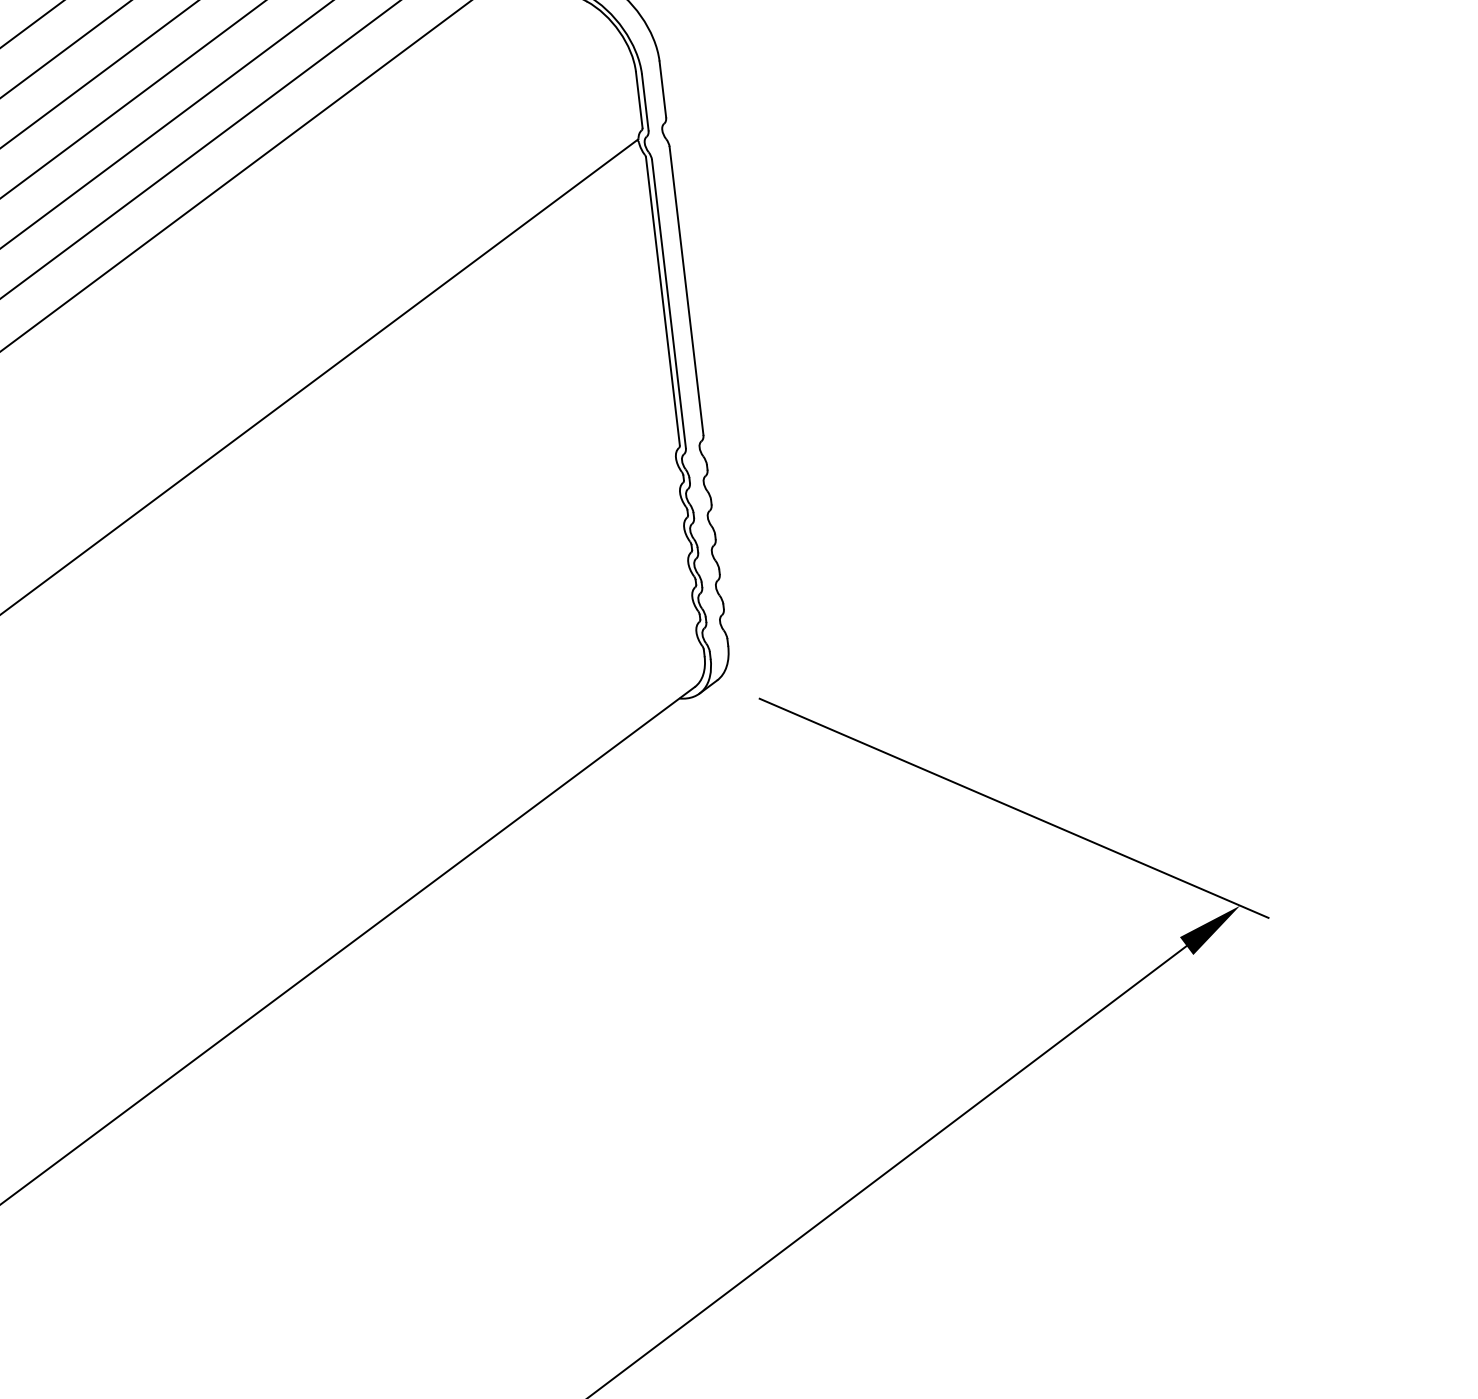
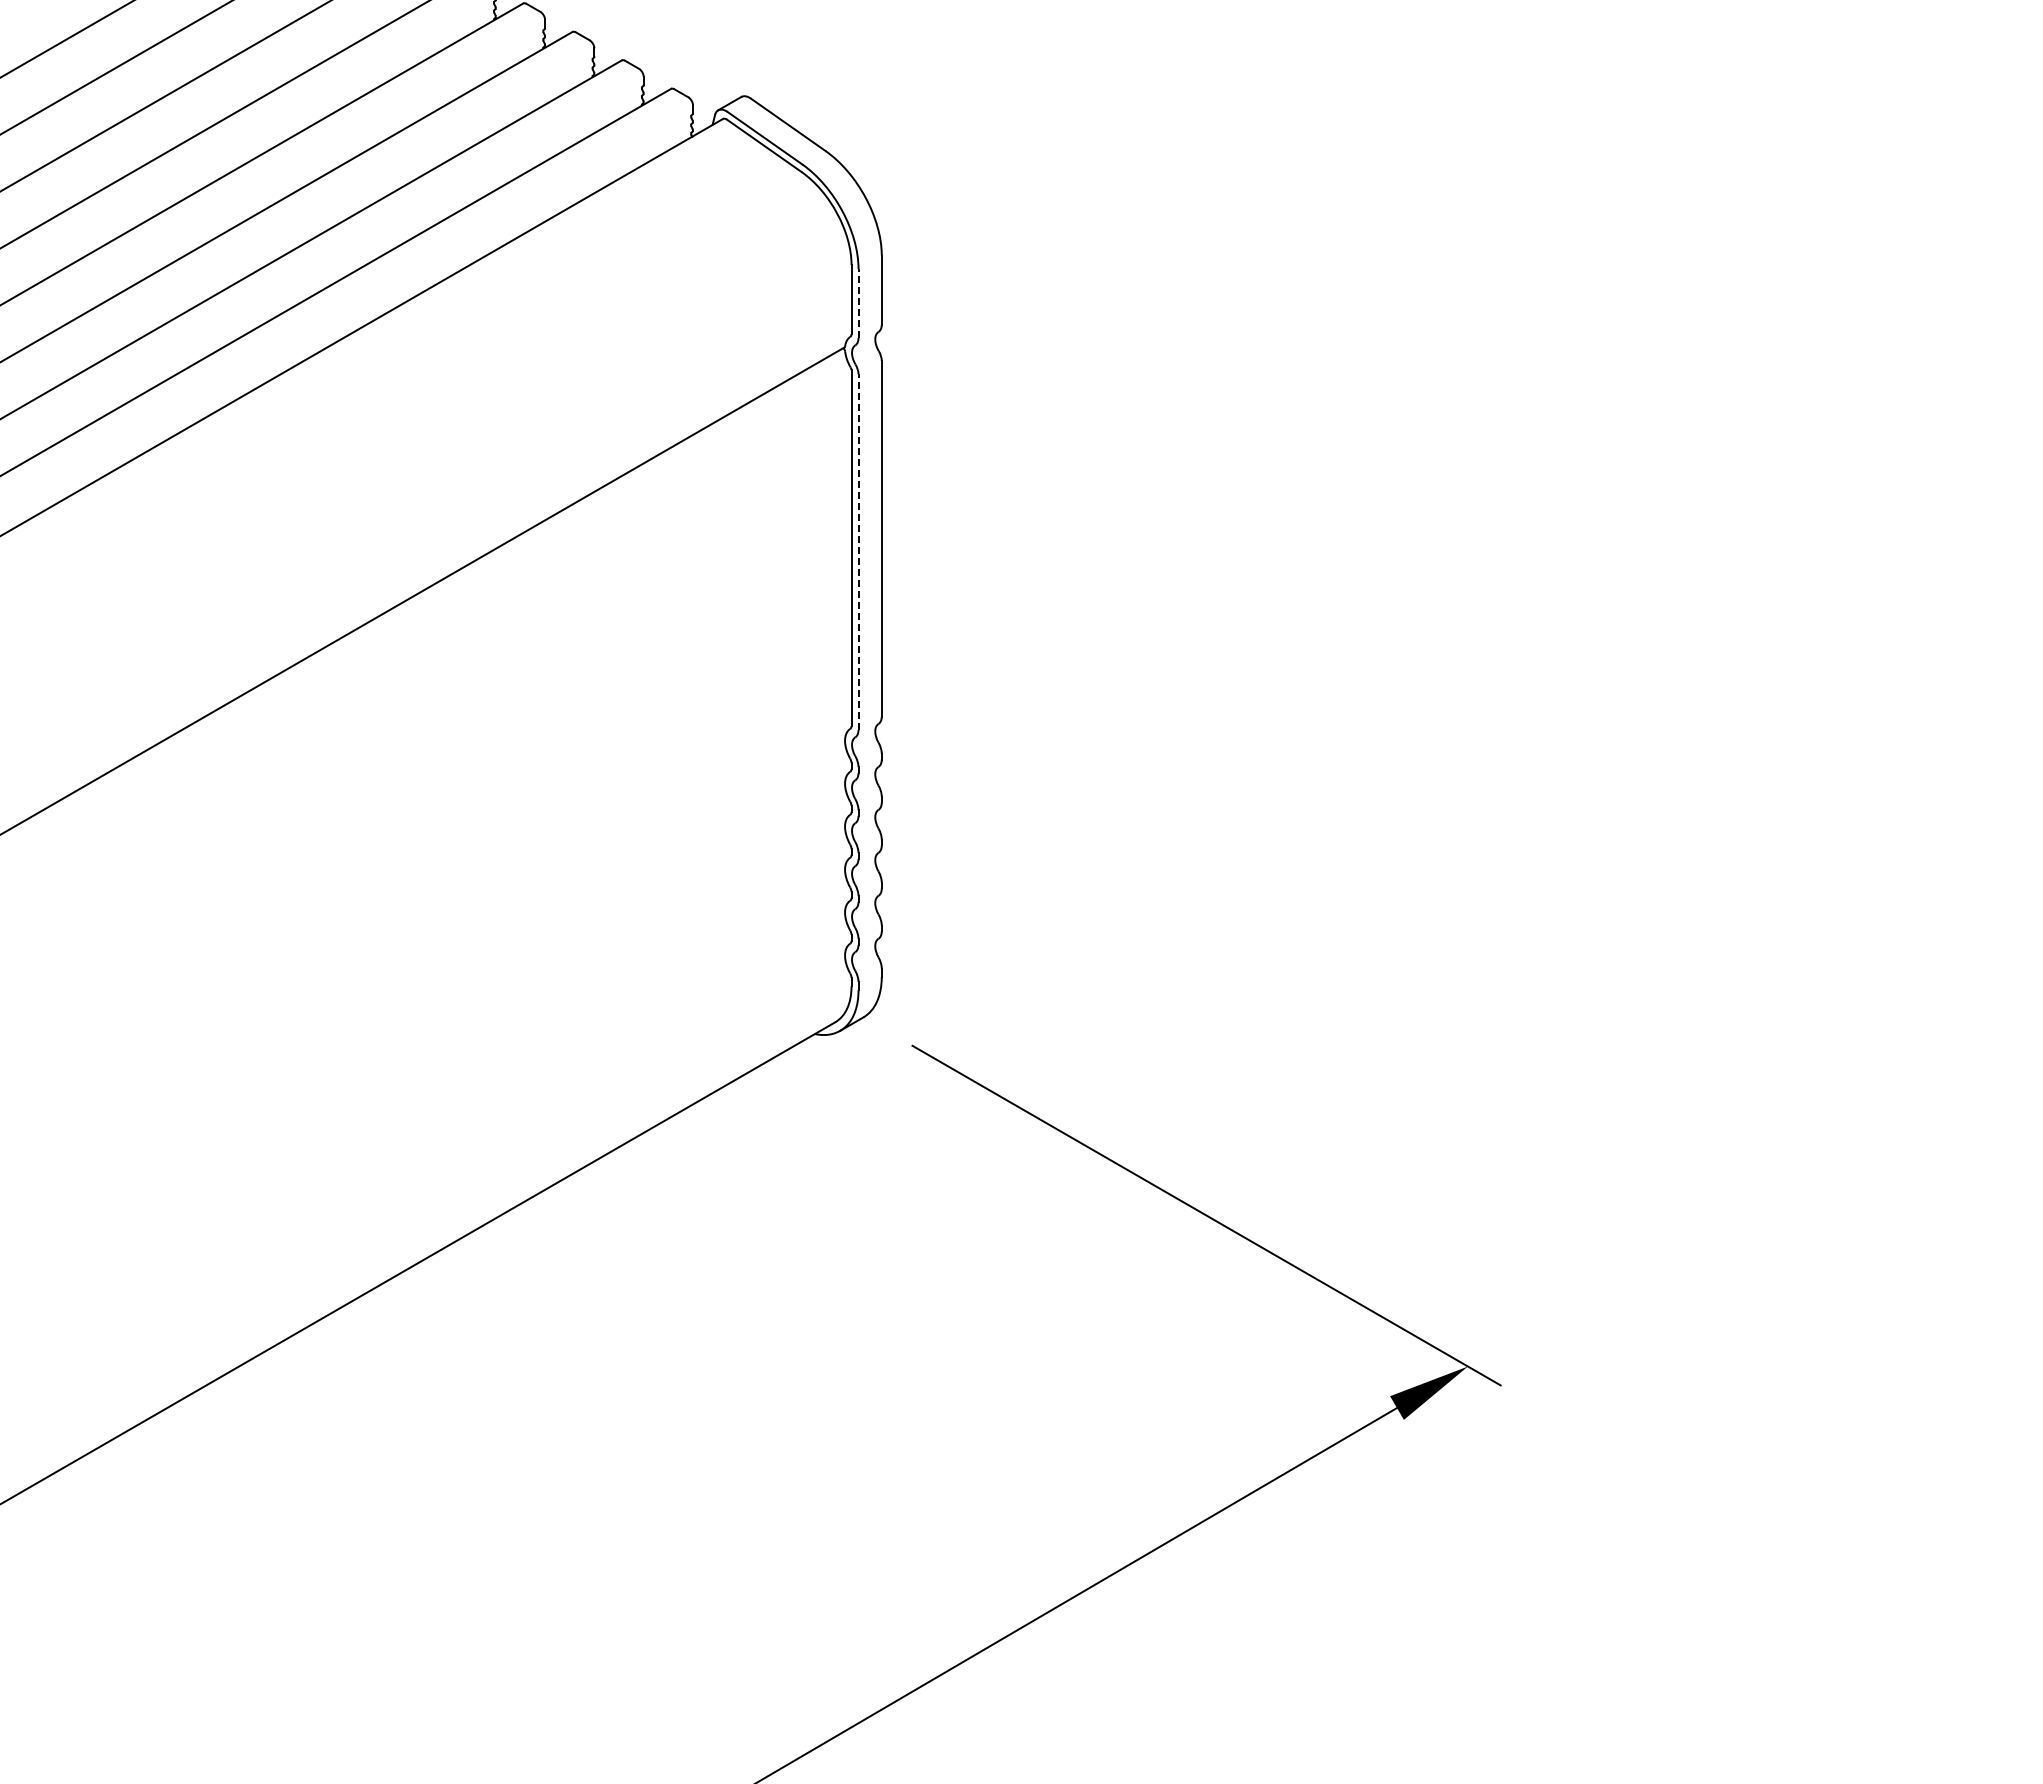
line: (645, 102) -> (858, 303), solid -> dashed
line: (668, 304) -> (858, 552), solid -> dashed

